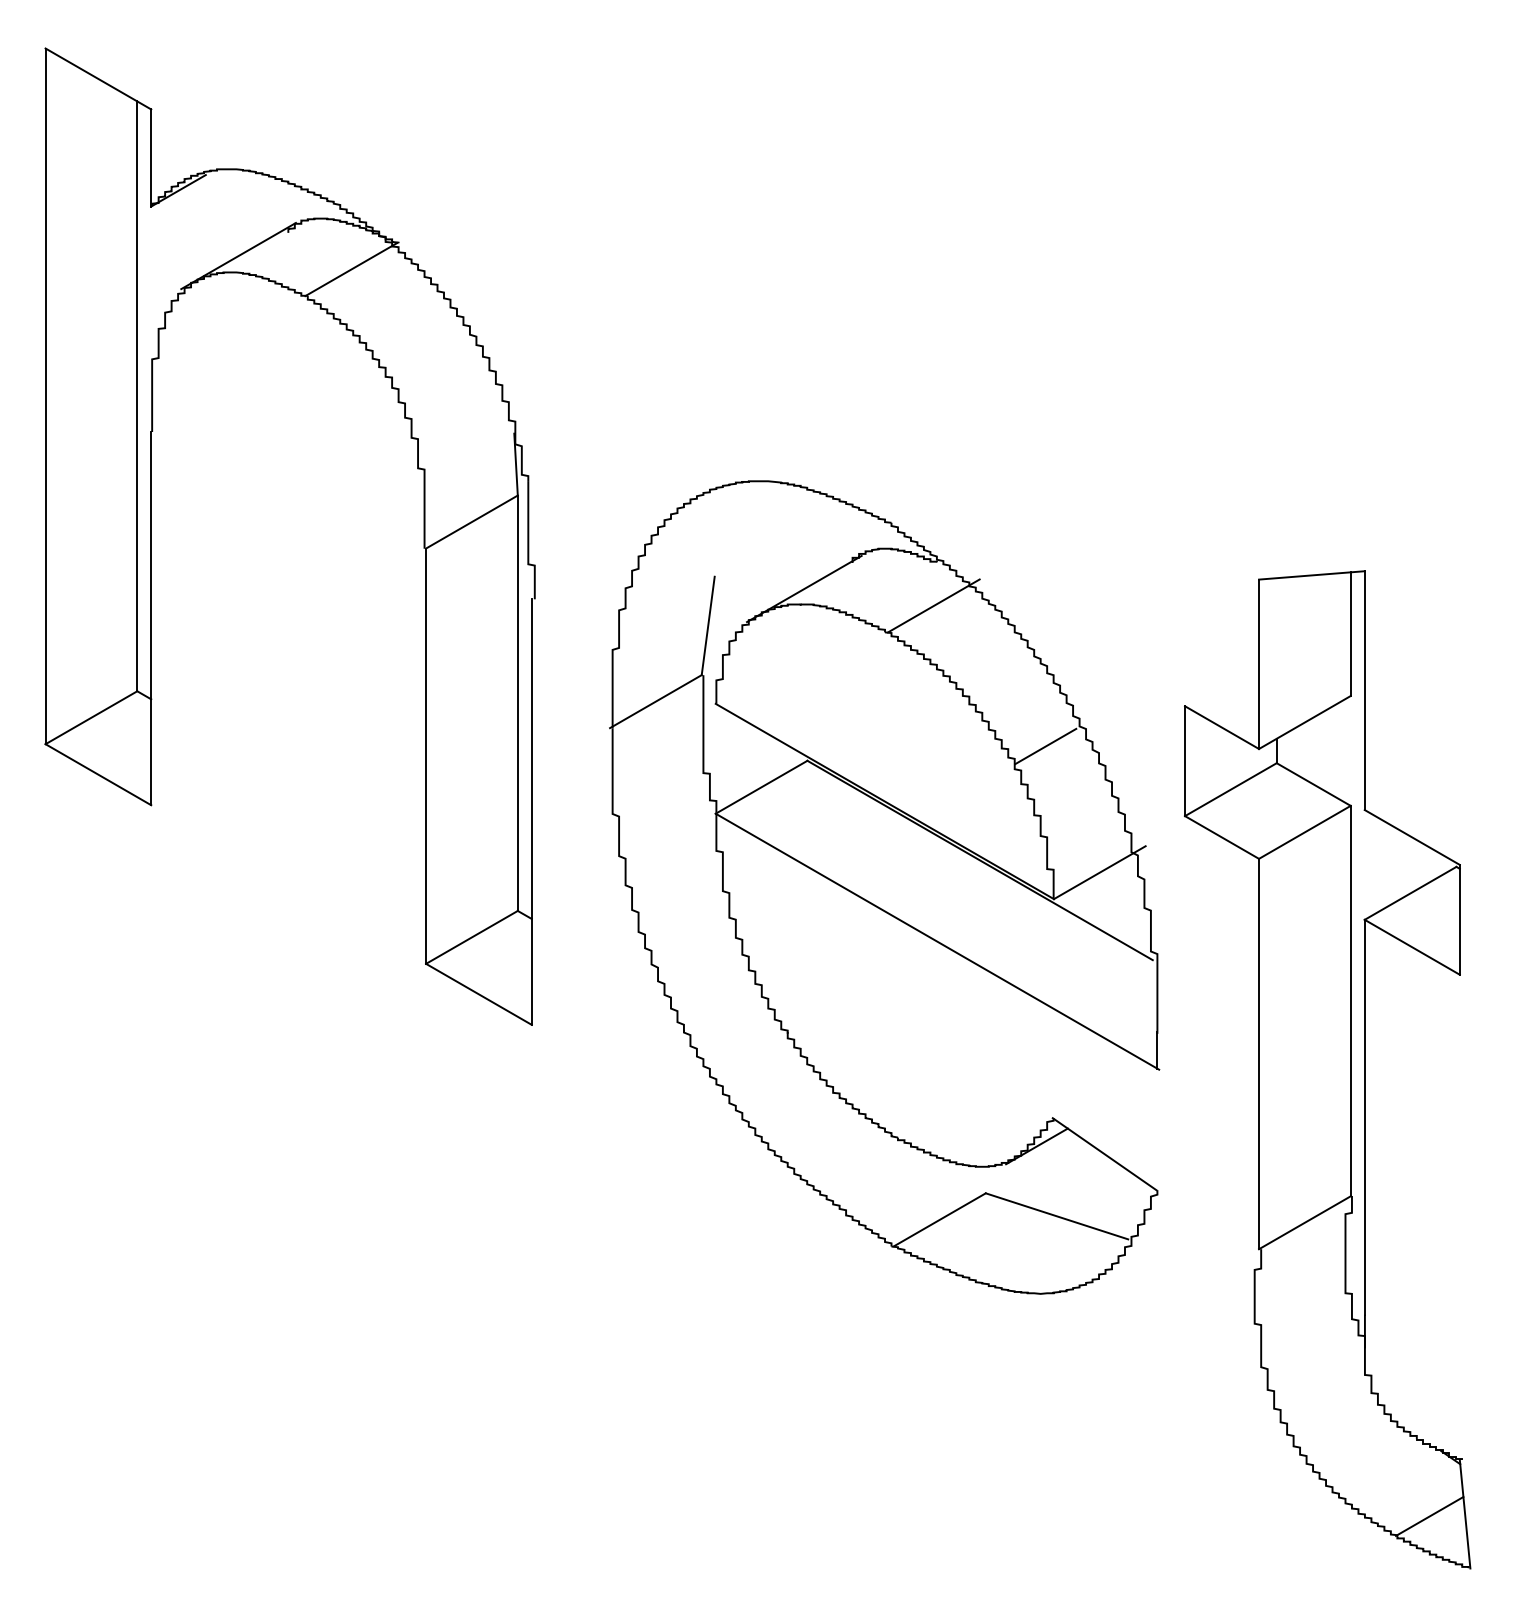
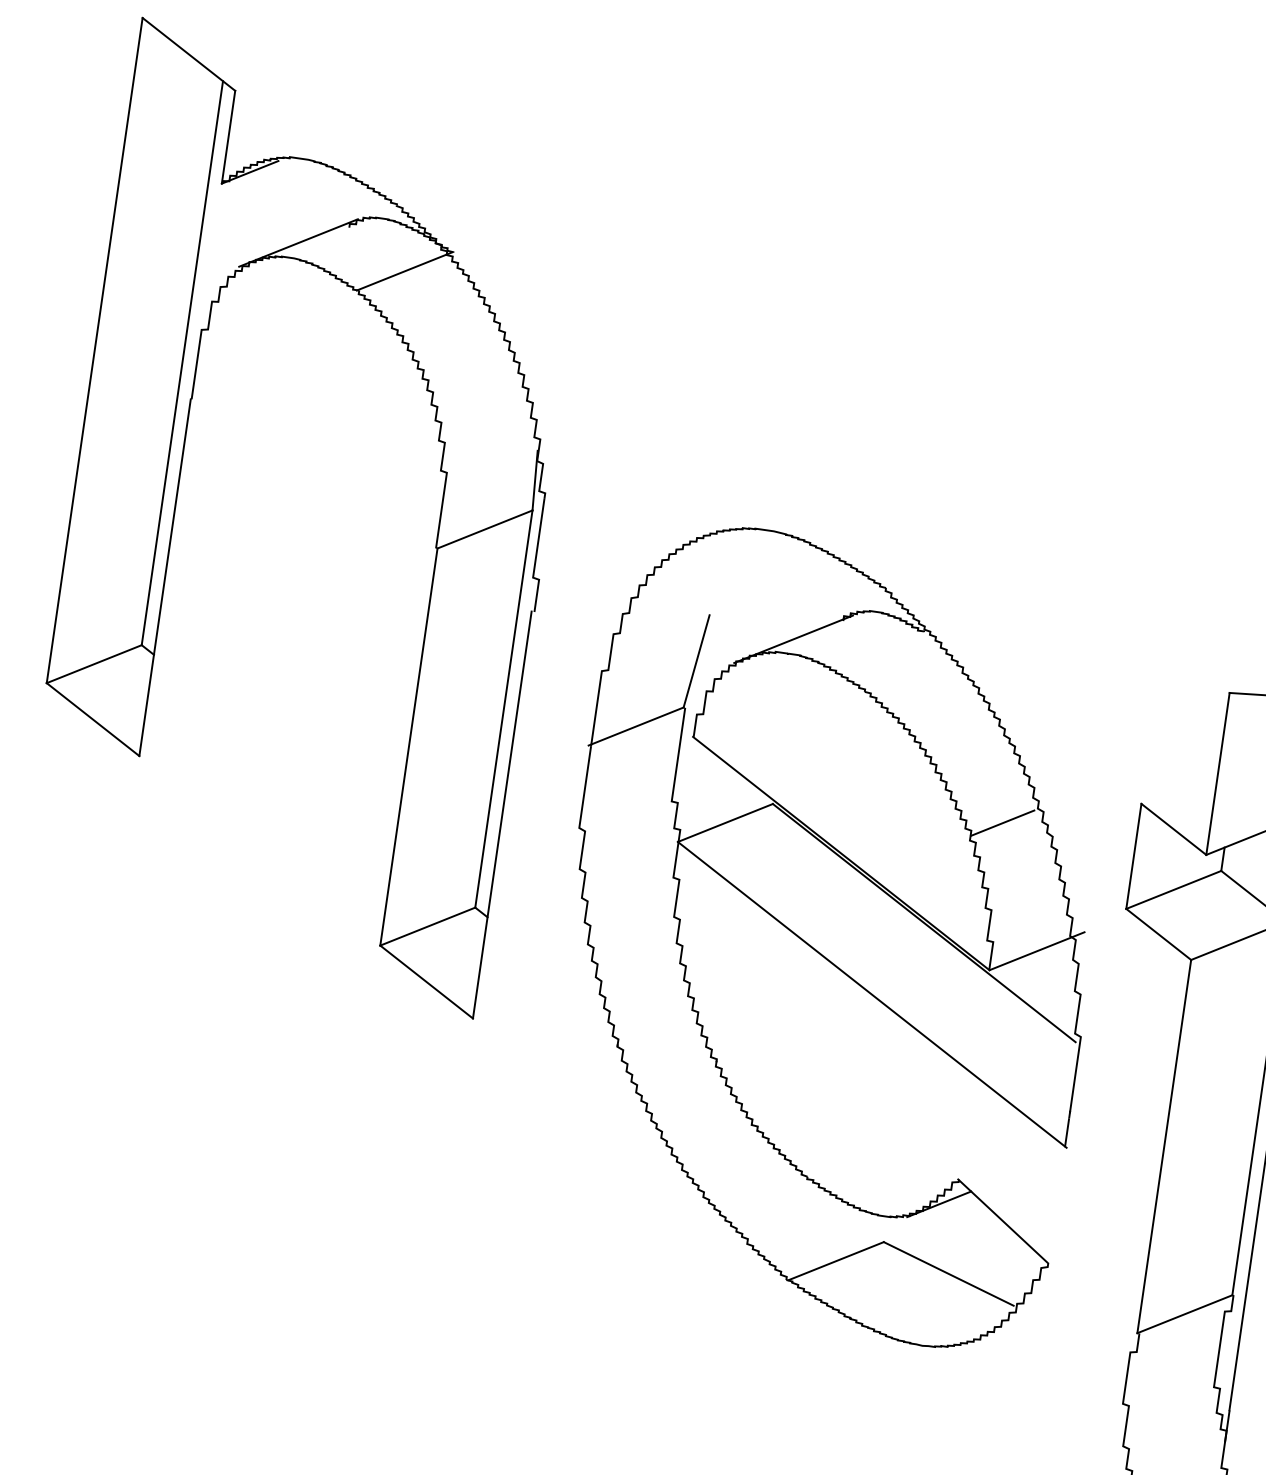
line: (933, 605) -> (914, 672), removed

